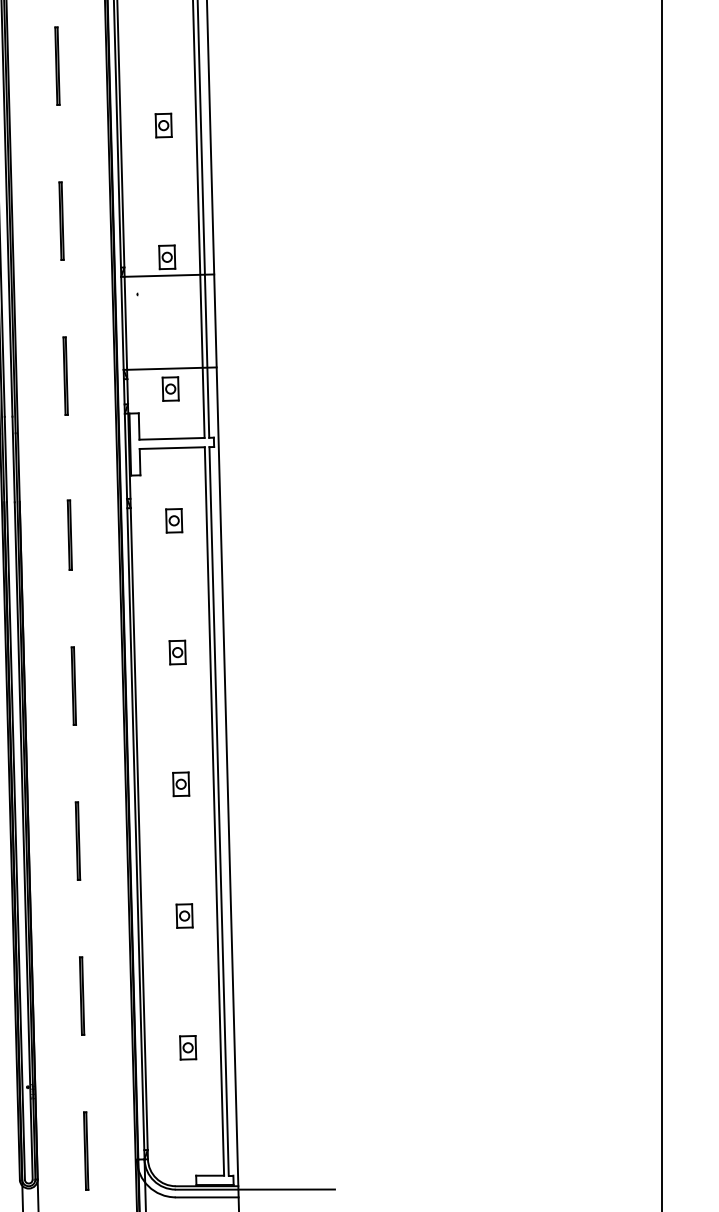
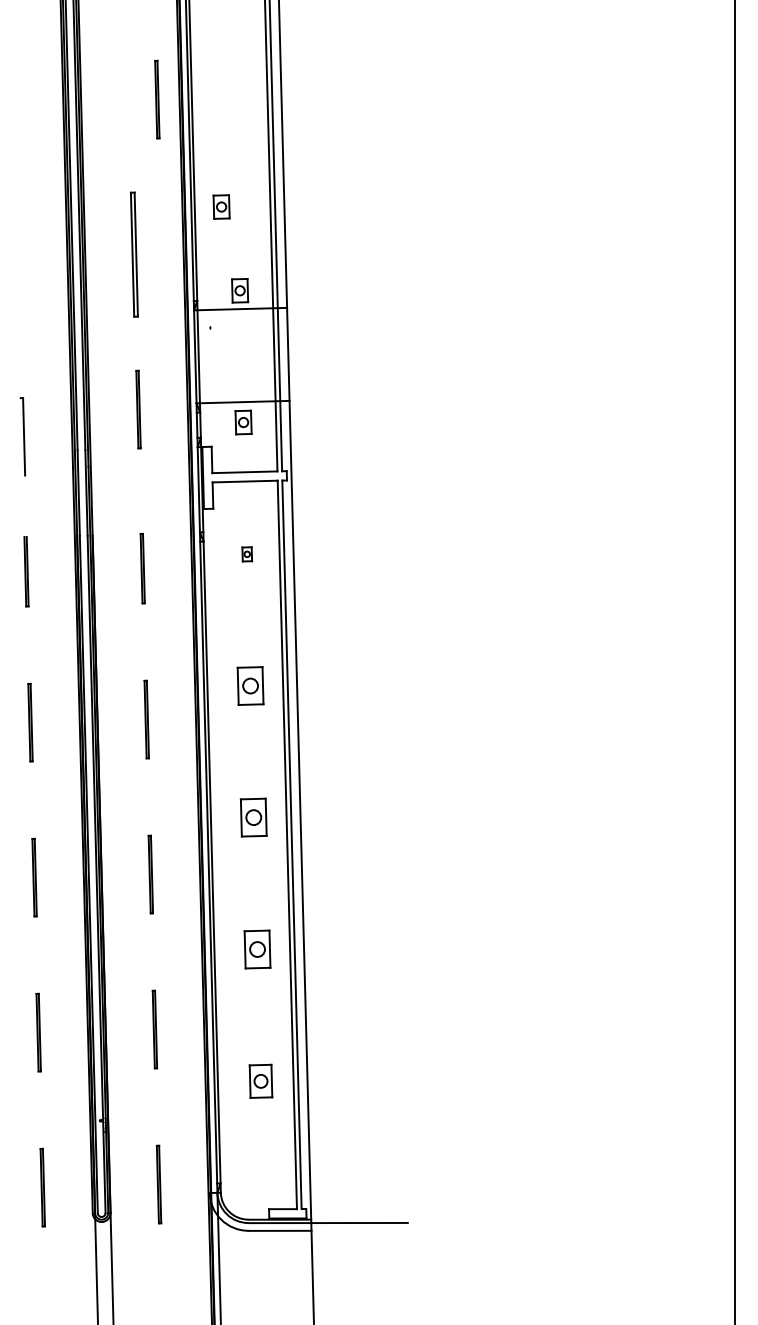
part: (57, 66) -> (157, 99), moved
part: (163, 125) -> (221, 206), moved
part: (61, 221) -> (134, 254), size x1.6
part: (174, 521) -> (247, 554), size x0.6
part: (177, 652) -> (250, 685), size x1.6
part: (181, 784) -> (254, 817), size x1.6
part: (184, 916) -> (257, 949), size x1.6
part: (187, 1047) -> (260, 1080), size x1.4

